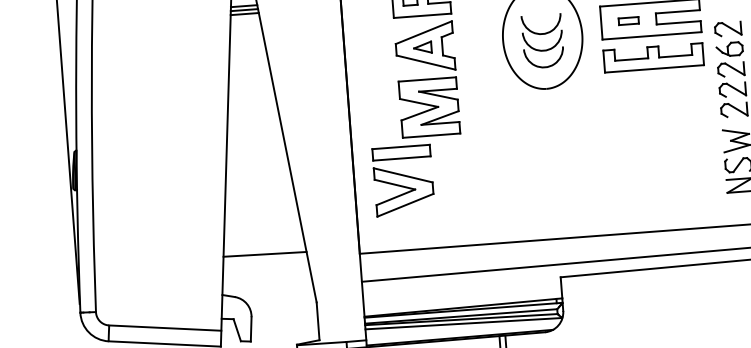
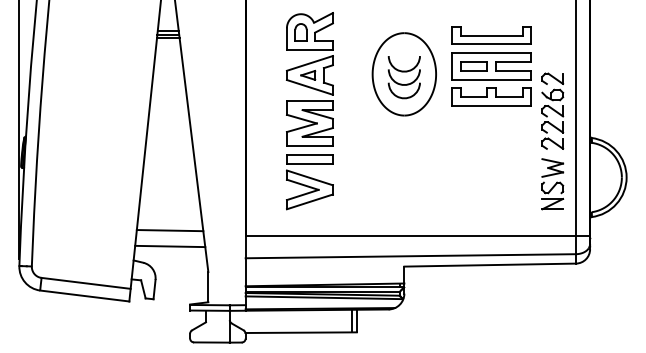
part: (628, 21) -> (473, 66), size x1.67
part: (403, 181) -> (309, 182), moved
line: (267, 274) -> (170, 246), added

